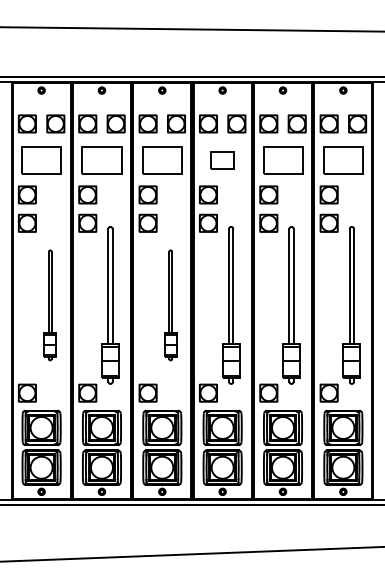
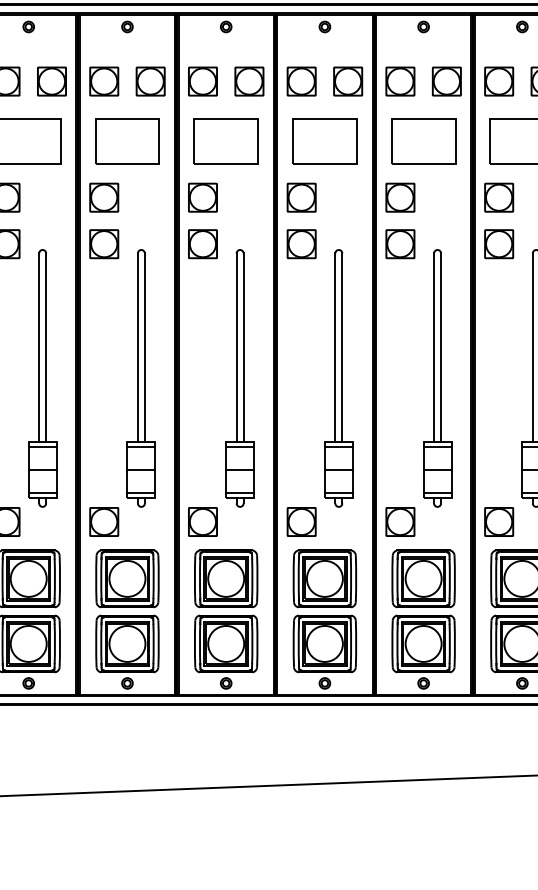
part: (222, 160) -> (324, 141), size x1.67
part: (50, 305) -> (43, 378), size x1.43
part: (170, 305) -> (239, 378), size x1.43

